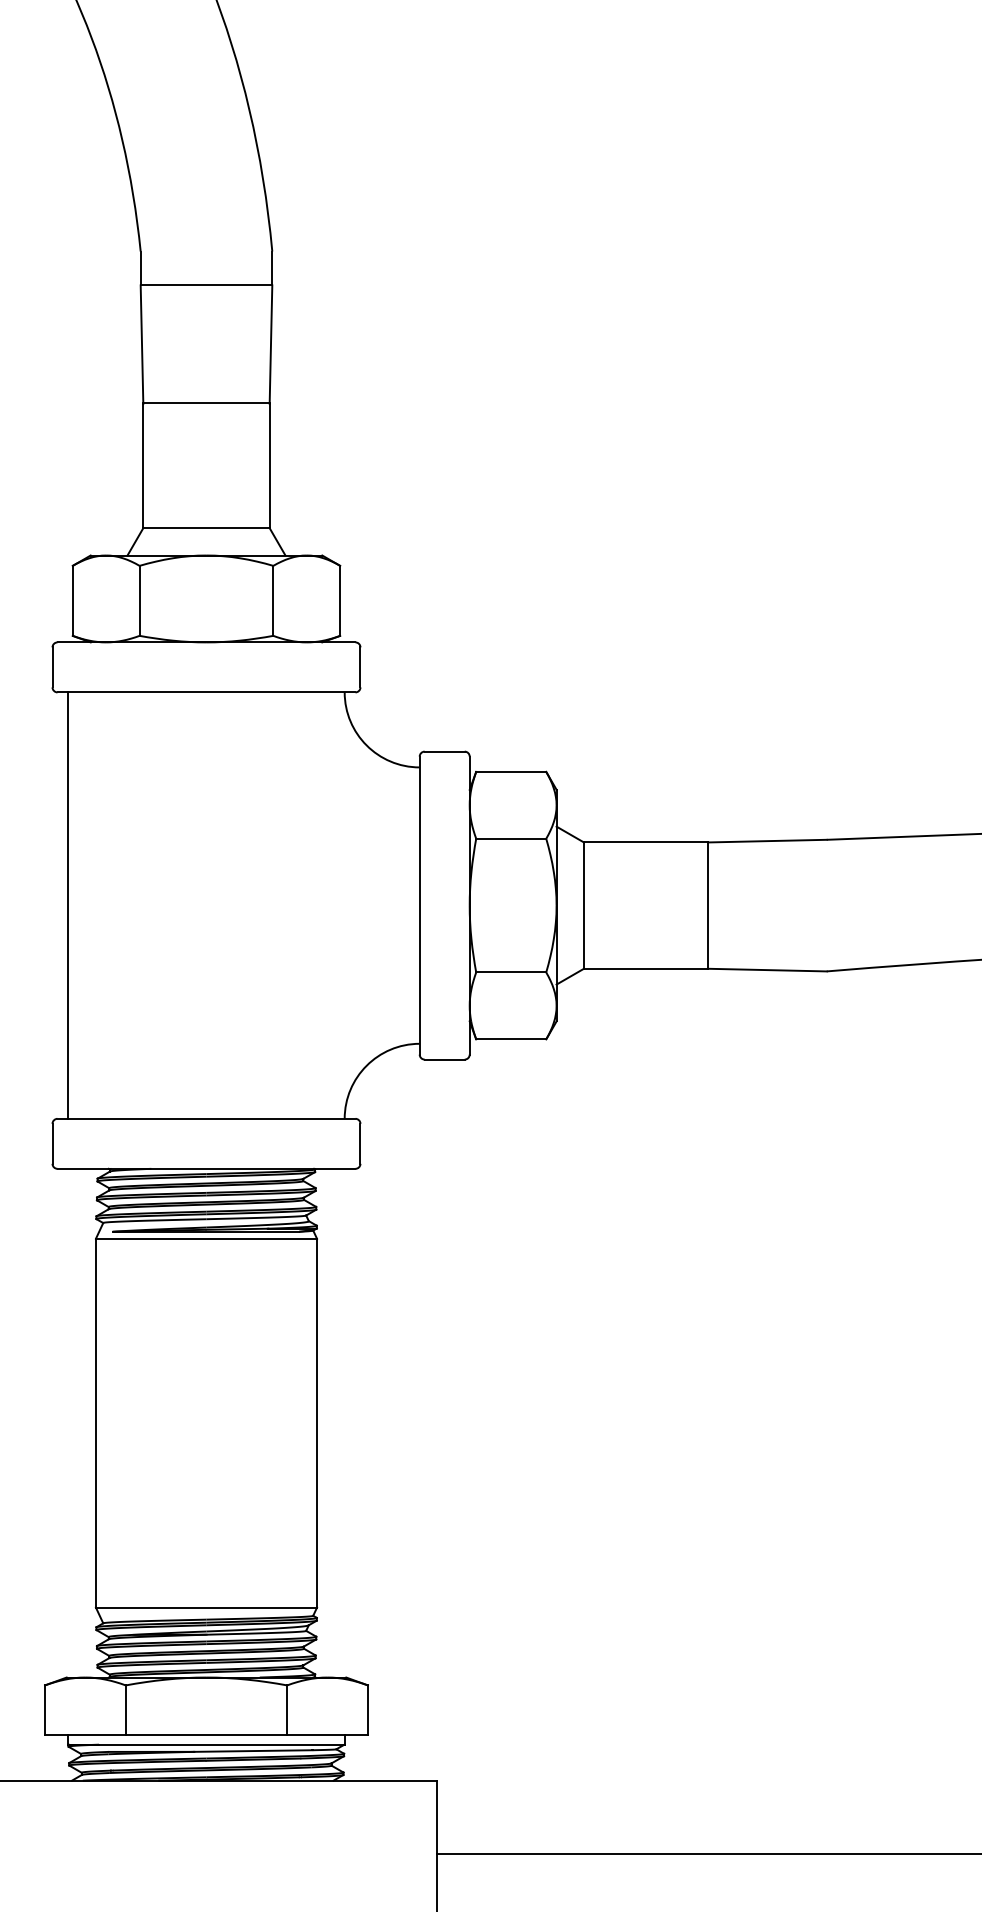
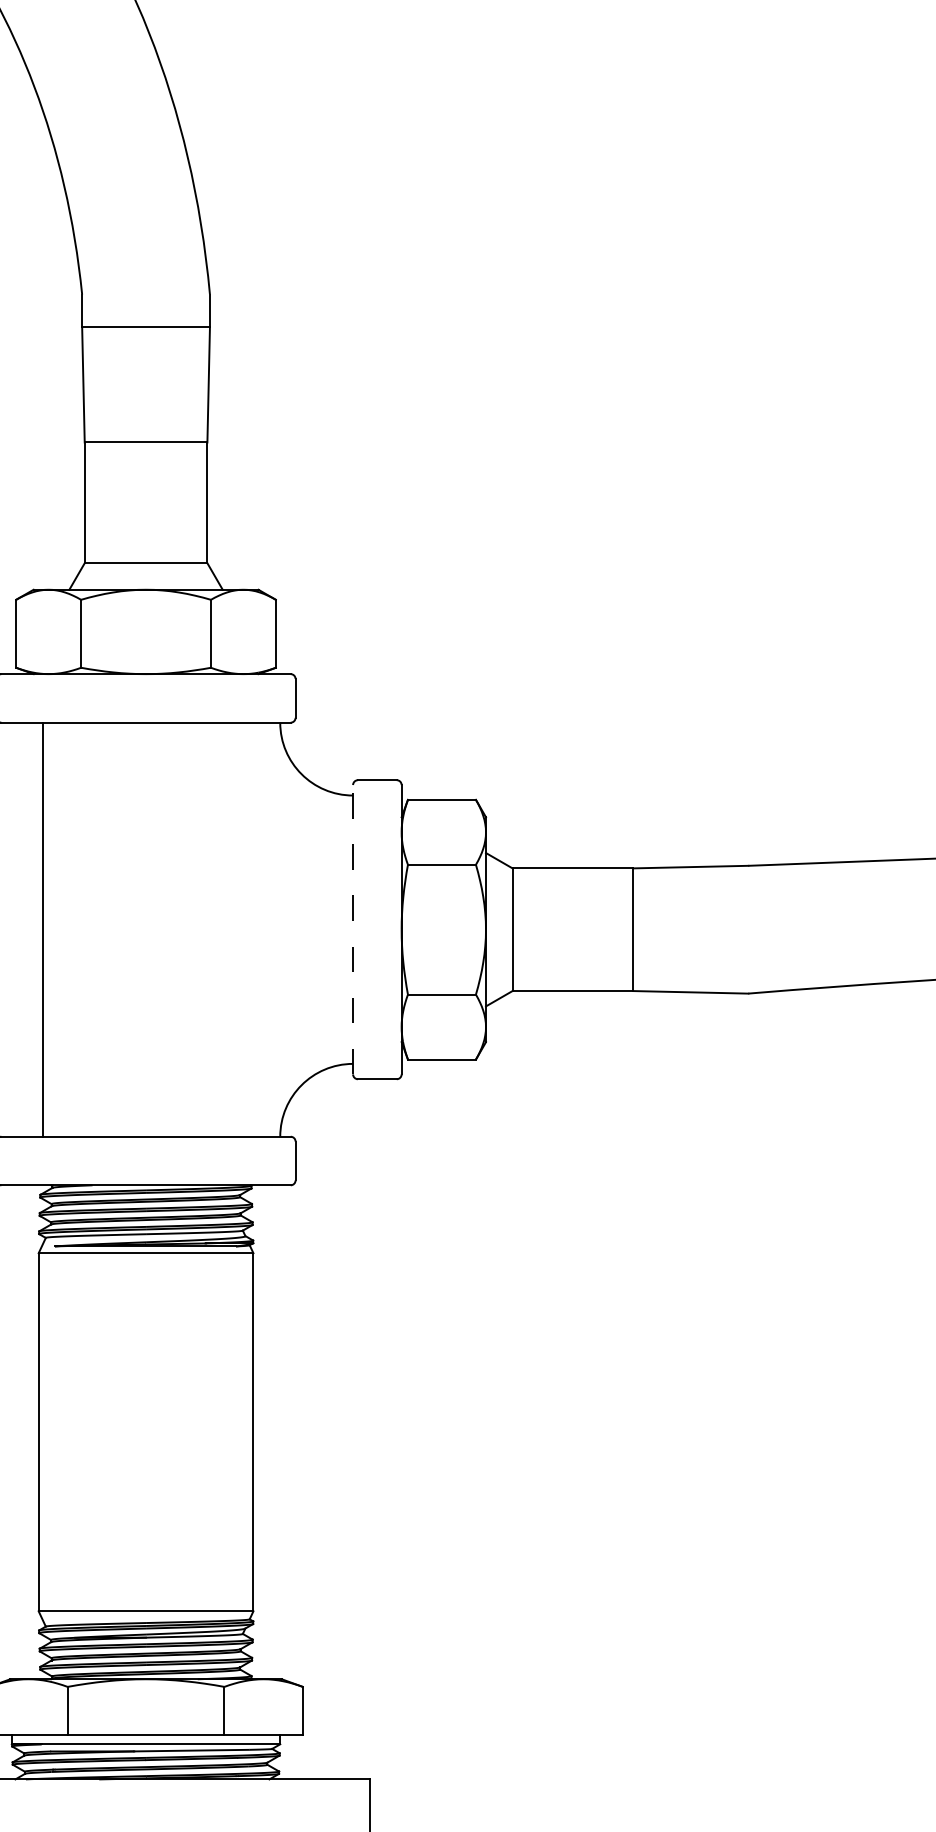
line: (68, 905) -> (43, 929), moved
line: (419, 905) -> (352, 929), solid -> dashed

